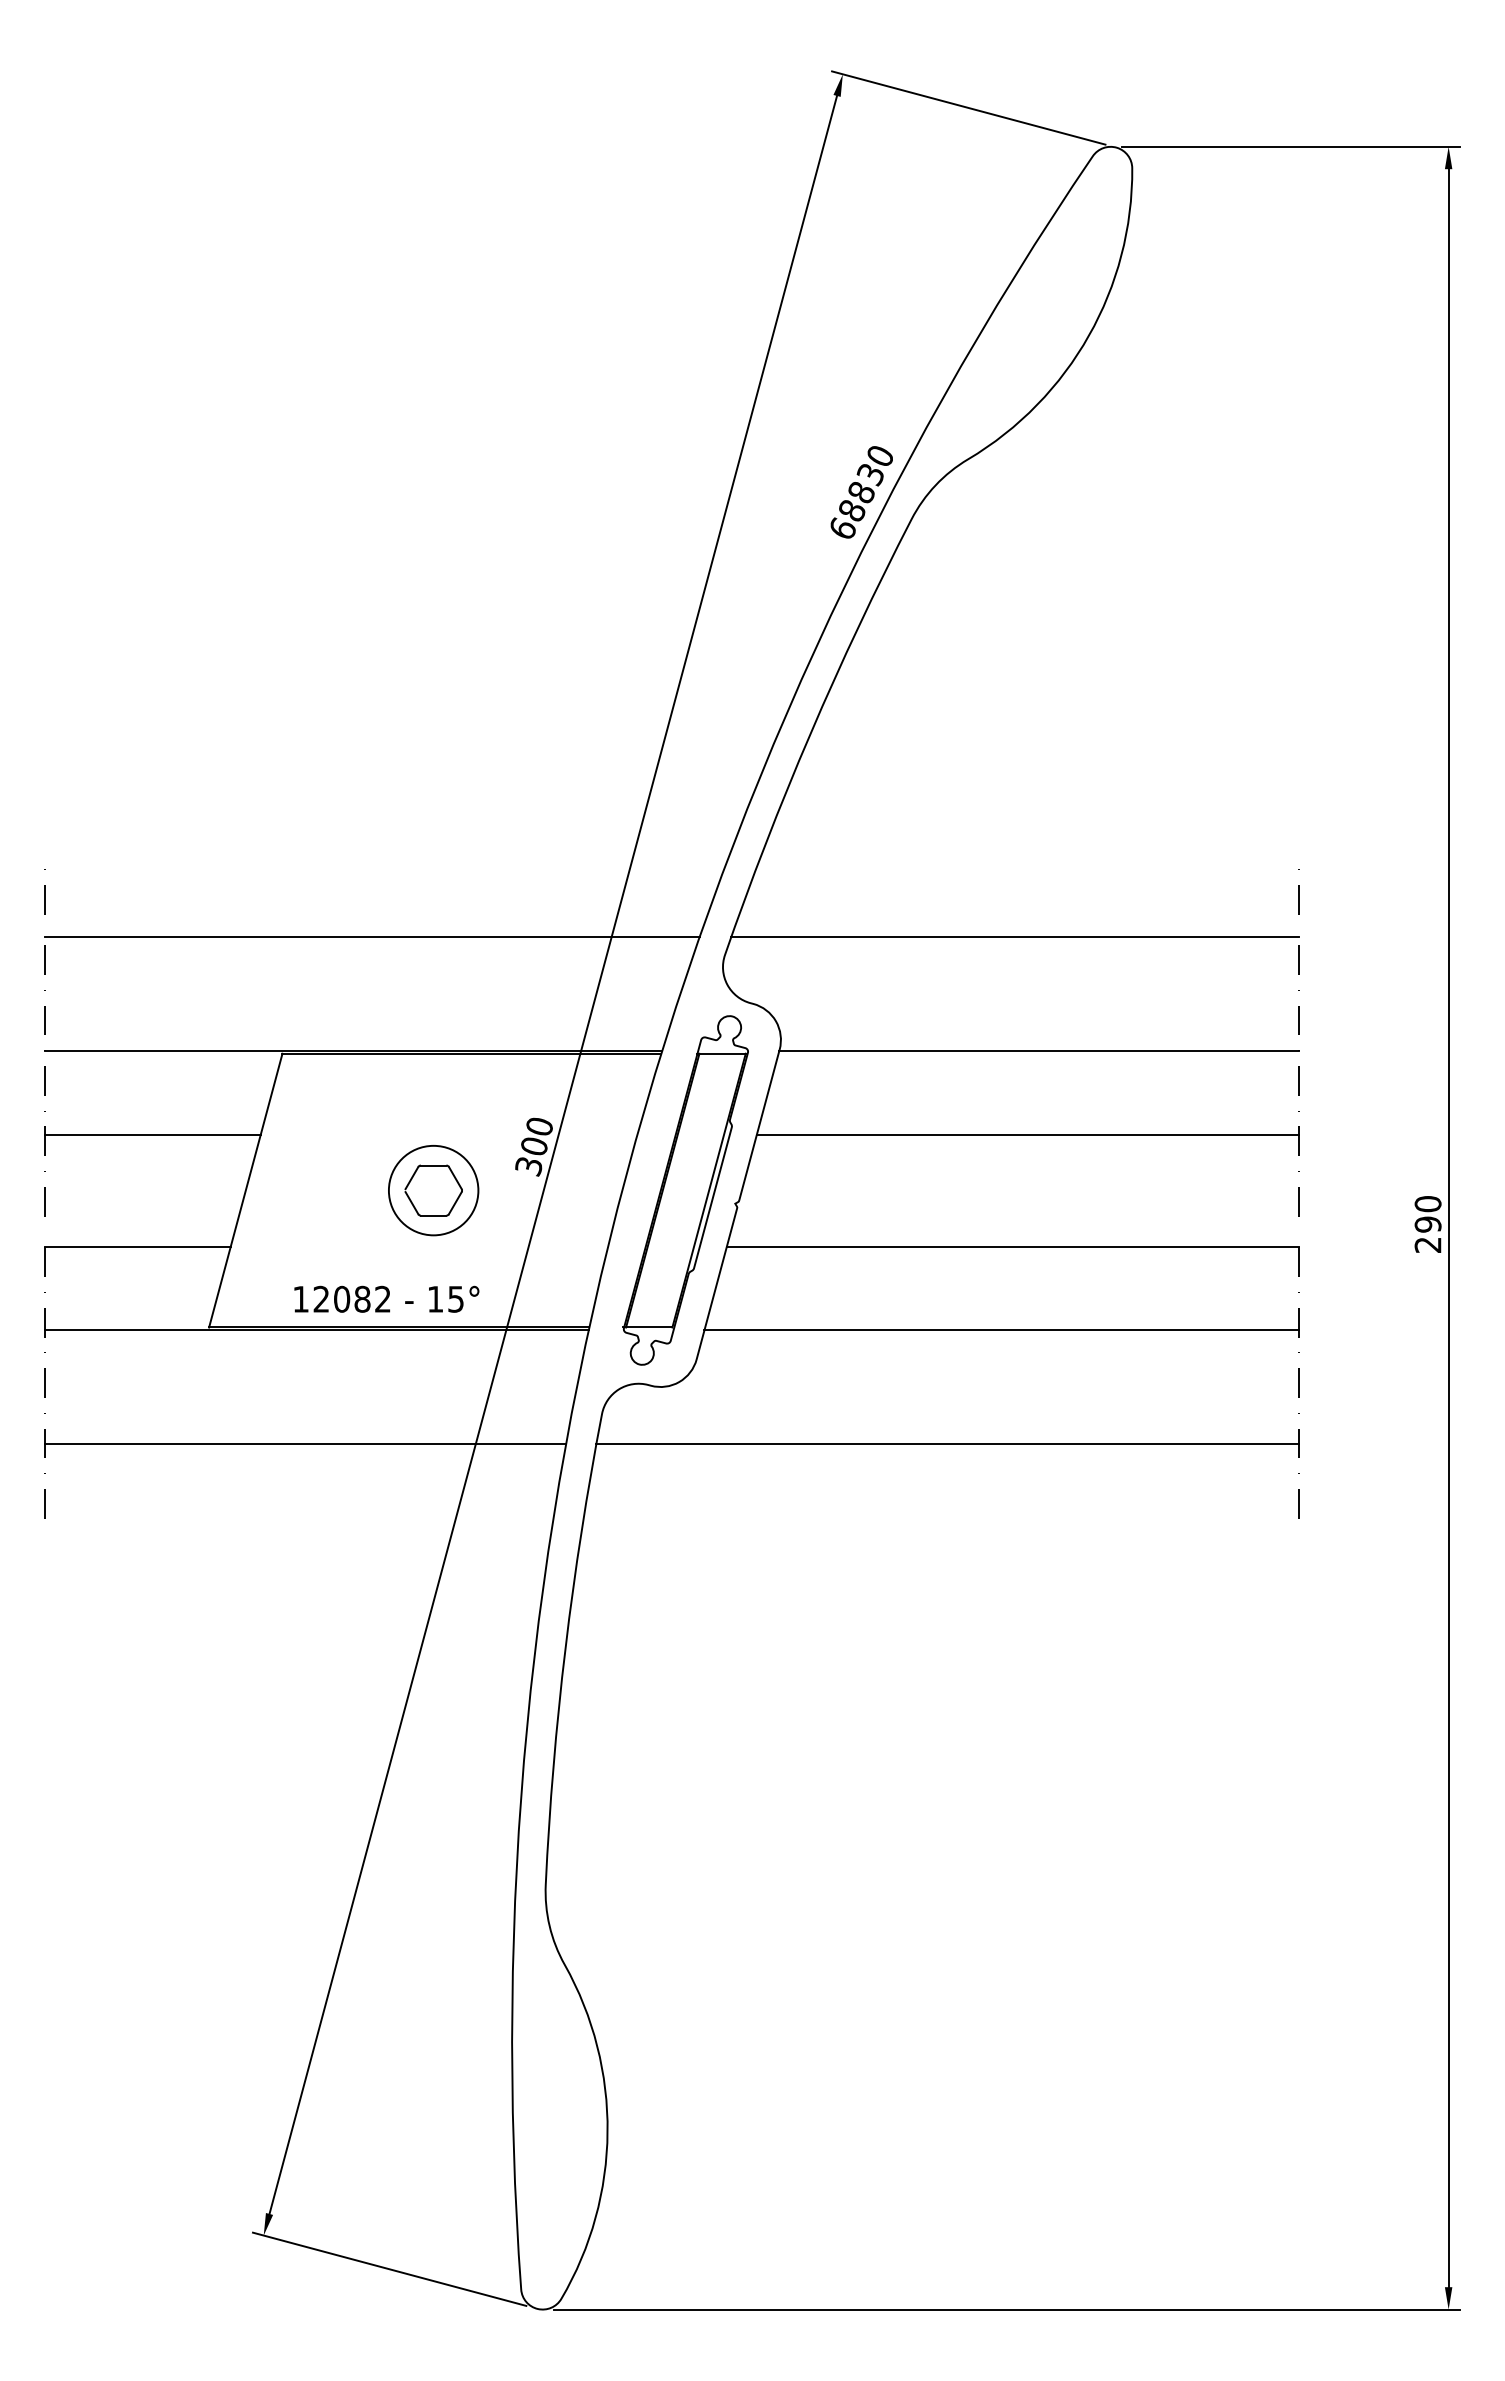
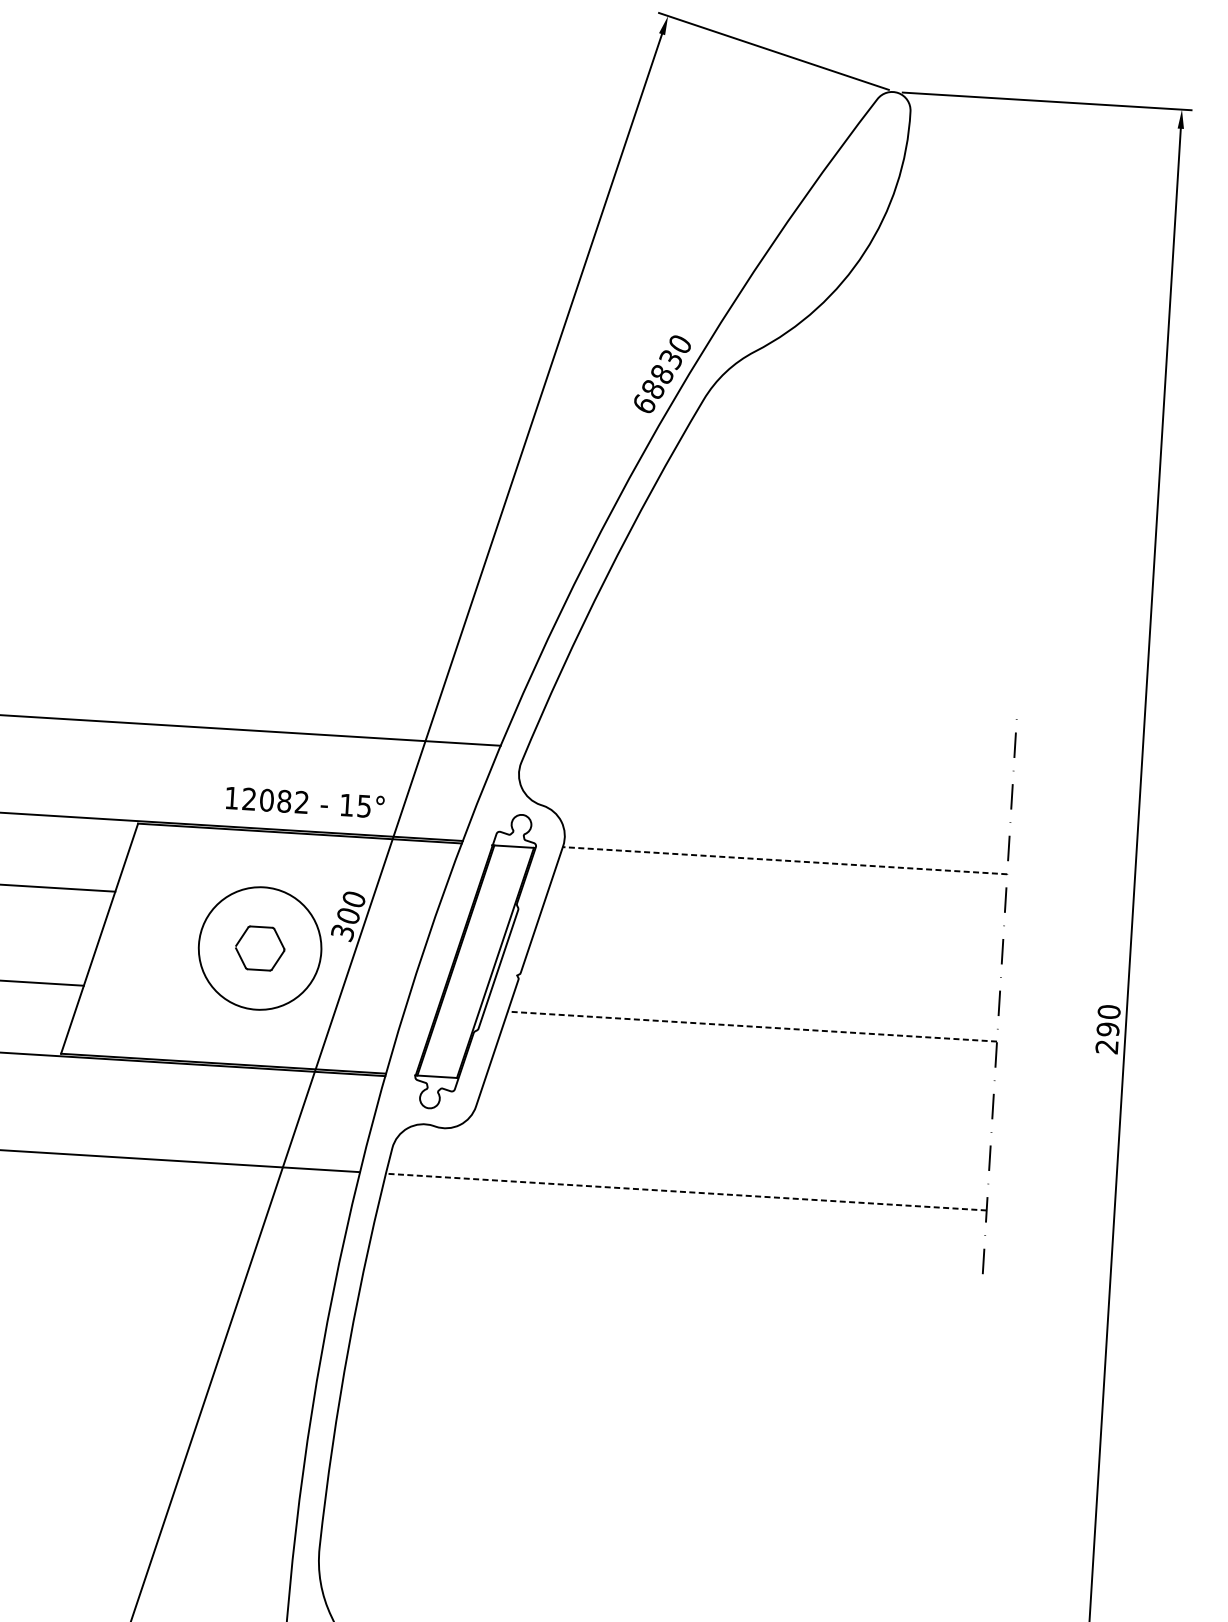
line: (1015, 937) -> (770, 762), removed
line: (1038, 1050) -> (784, 860), solid -> dashed
line: (1027, 1134) -> (770, 931), removed
circle: (433, 1190) -> (260, 948), size x1.6
line: (1012, 1246) -> (751, 1026), solid -> dashed
text: (386, 1298) -> (304, 801), moved
line: (1001, 1330) -> (738, 1097), removed
line: (947, 1444) -> (685, 1192), solid -> dashed

